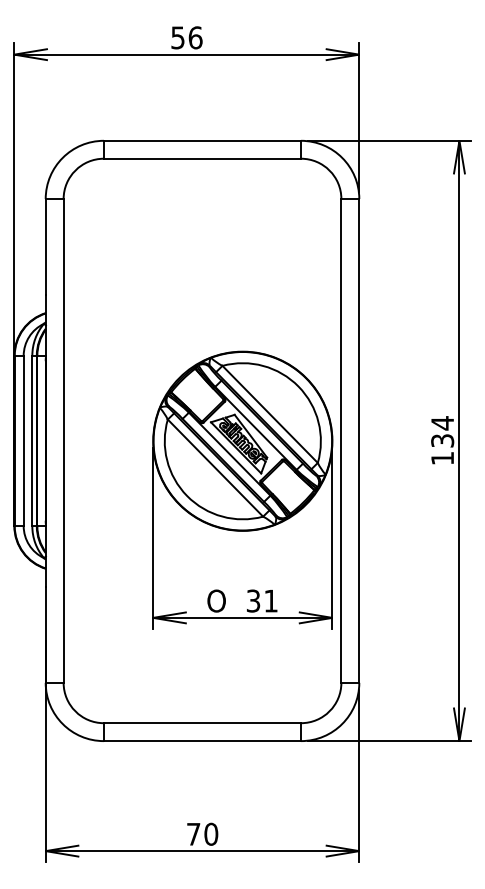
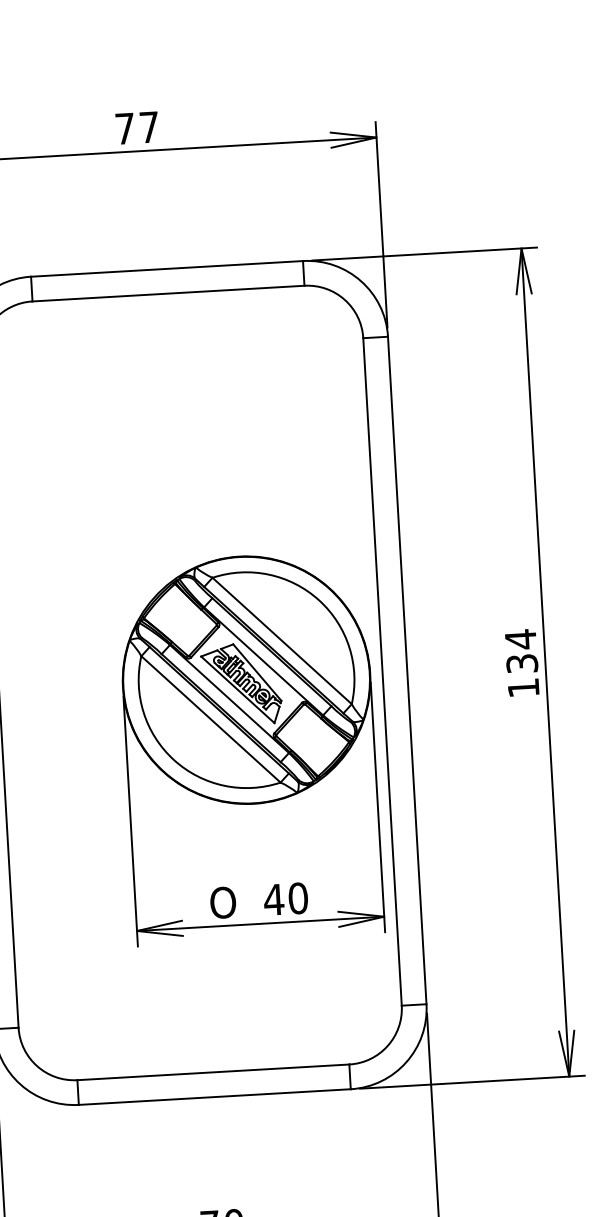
text: (186, 37) -> (136, 127), 56 -> 77
text: (262, 600) -> (286, 898), 31 -> 40

